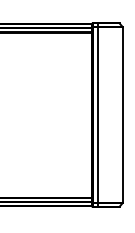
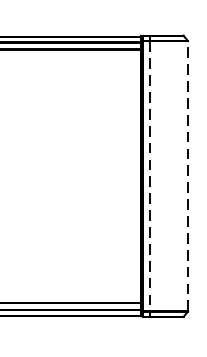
line: (98, 115) -> (151, 176), solid -> dashed
line: (122, 115) -> (187, 176), solid -> dashed

